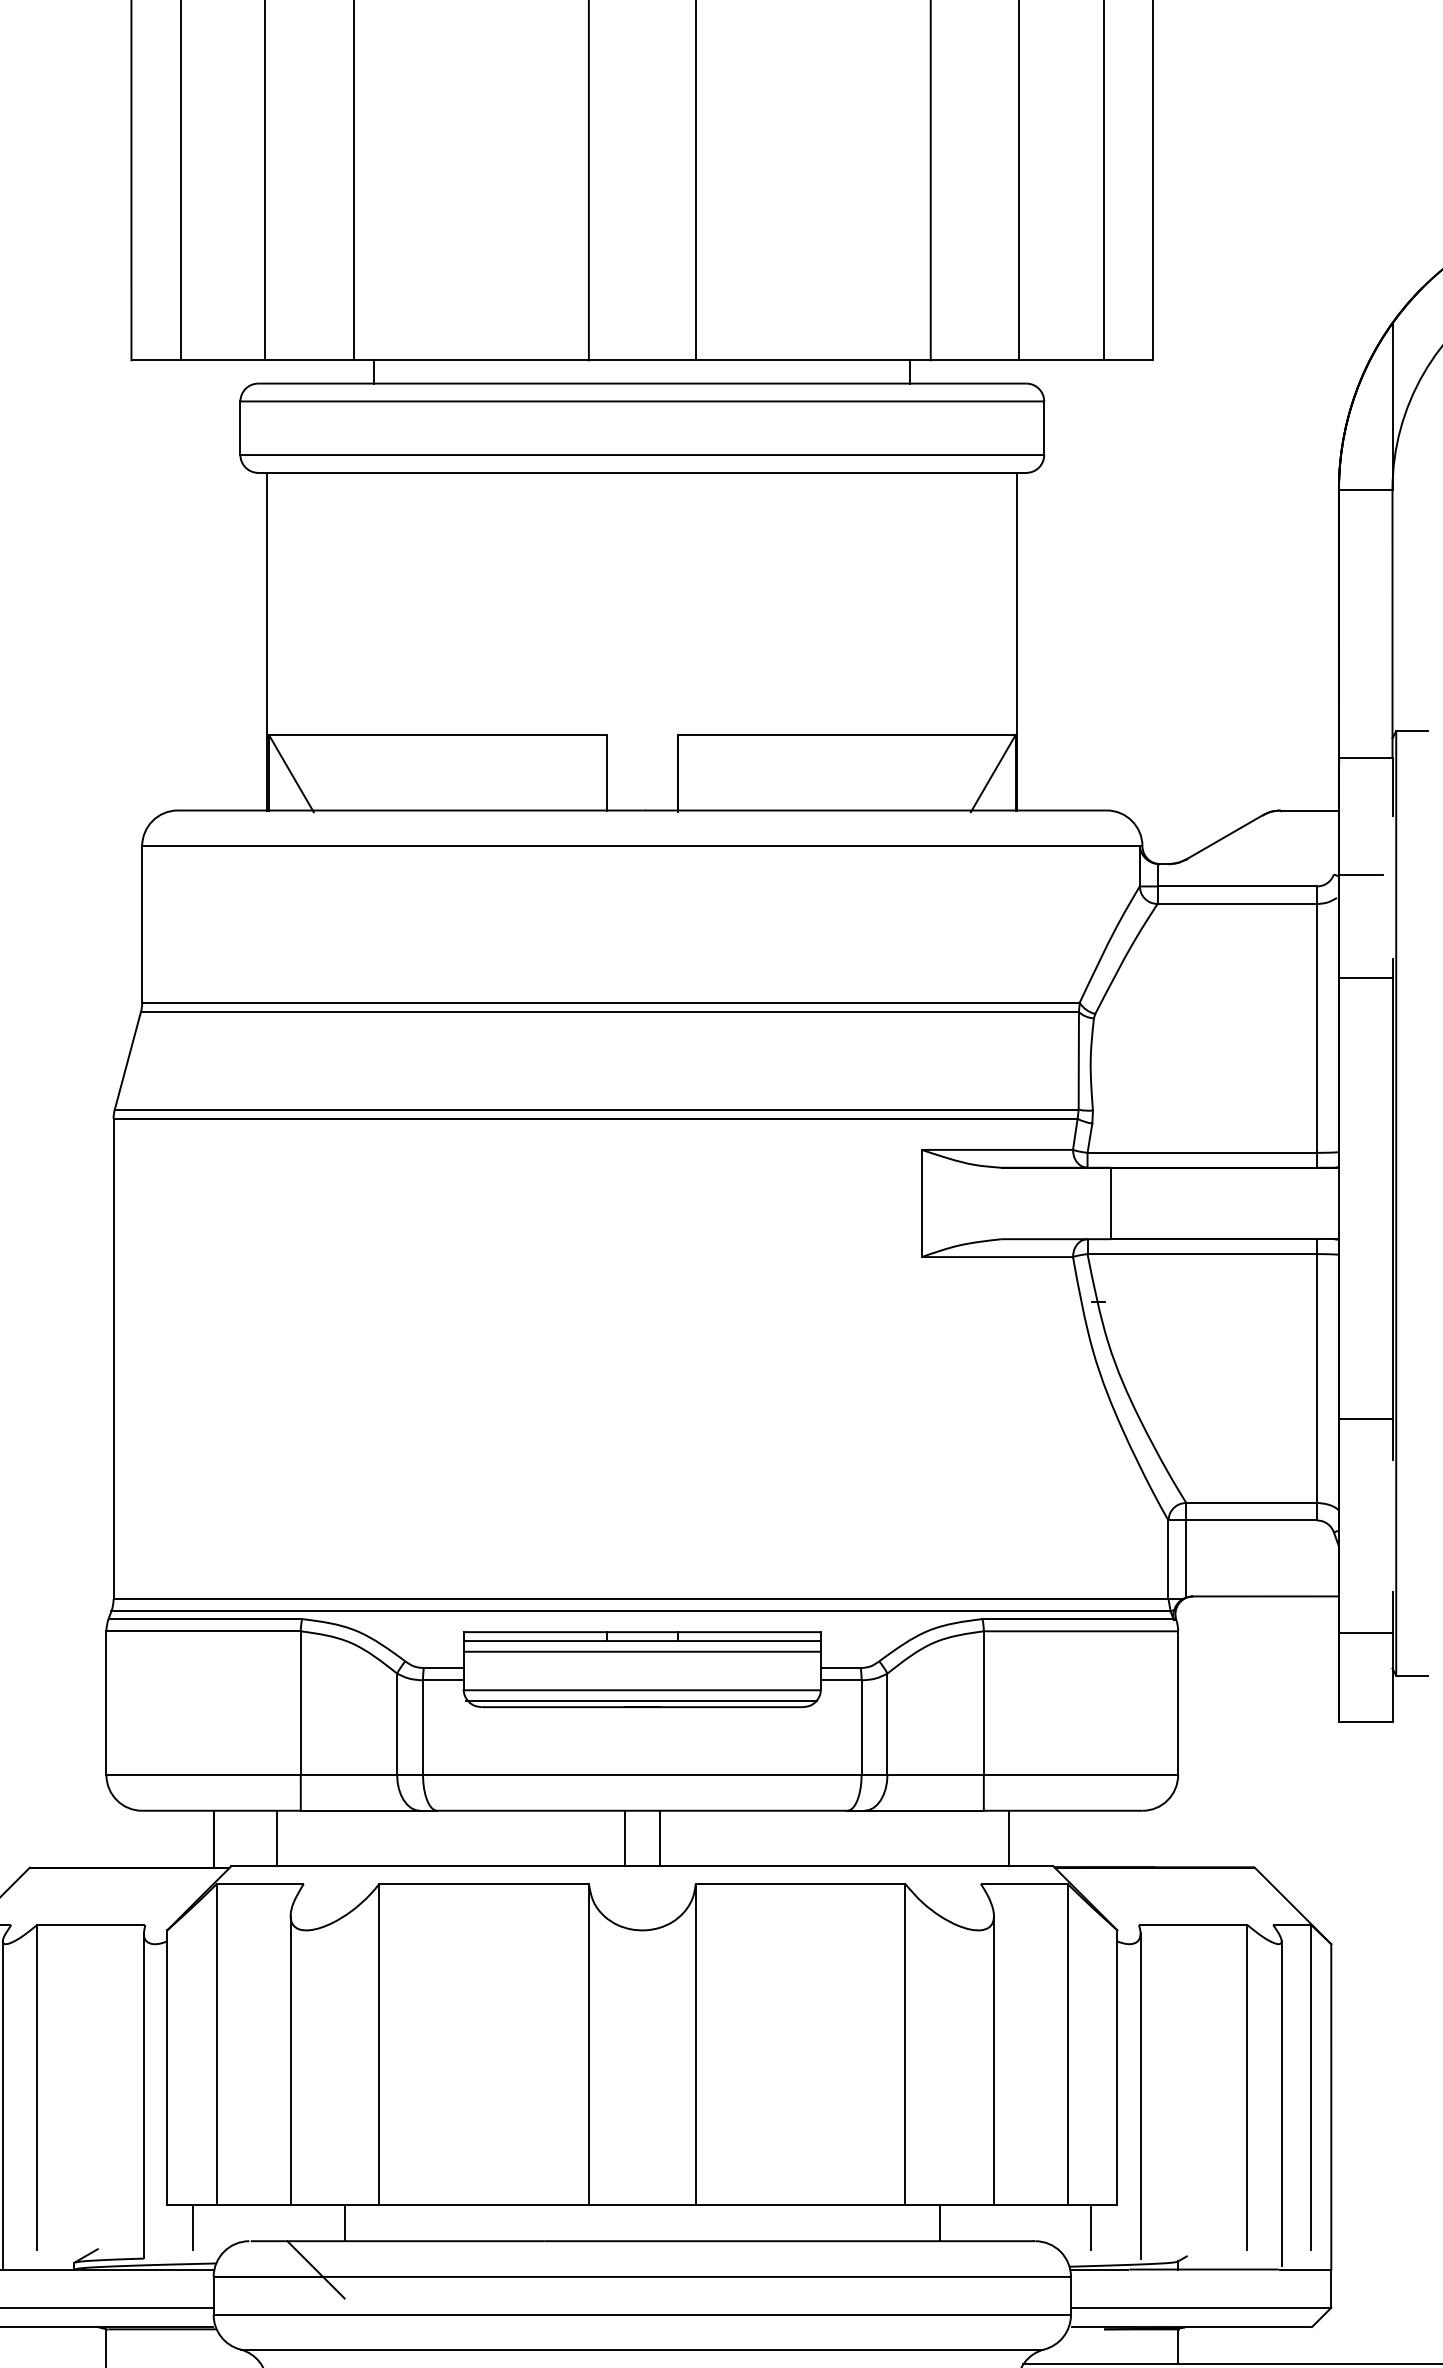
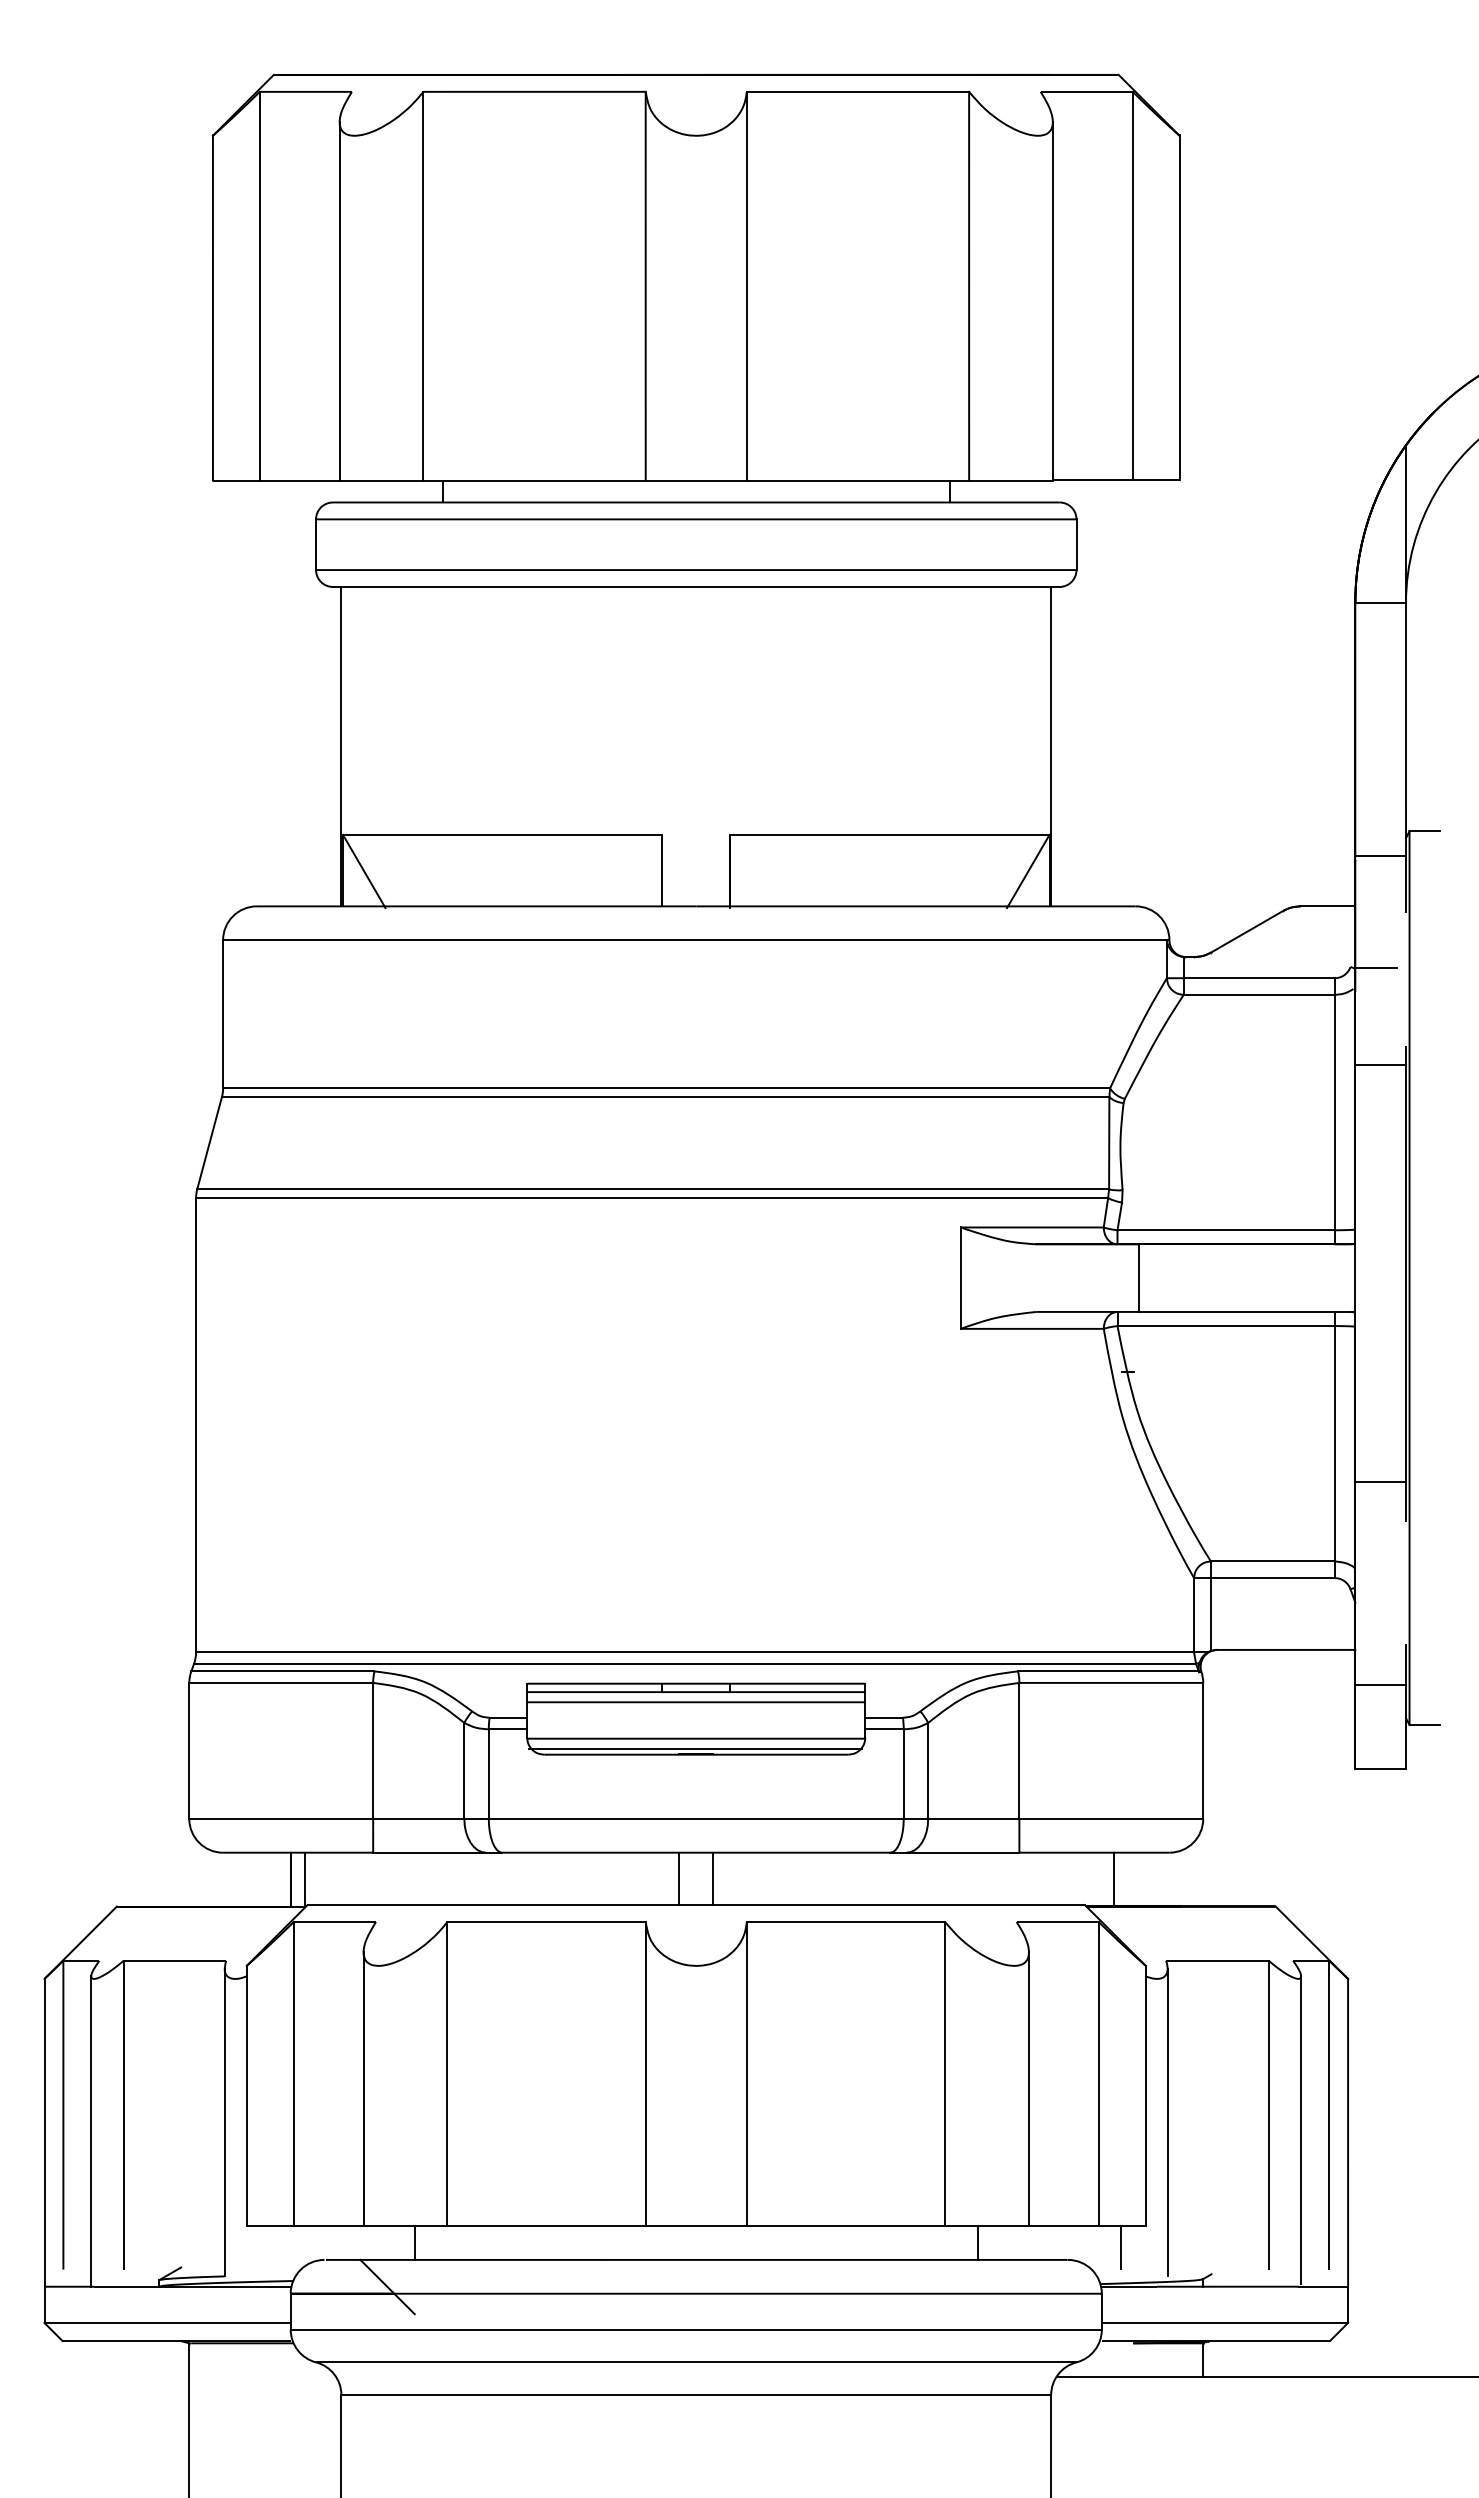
line: (276, 1838) -> (305, 1878), moved
line: (1008, 1838) -> (1113, 1878), moved
line: (193, 2228) -> (271, 2247), removed

